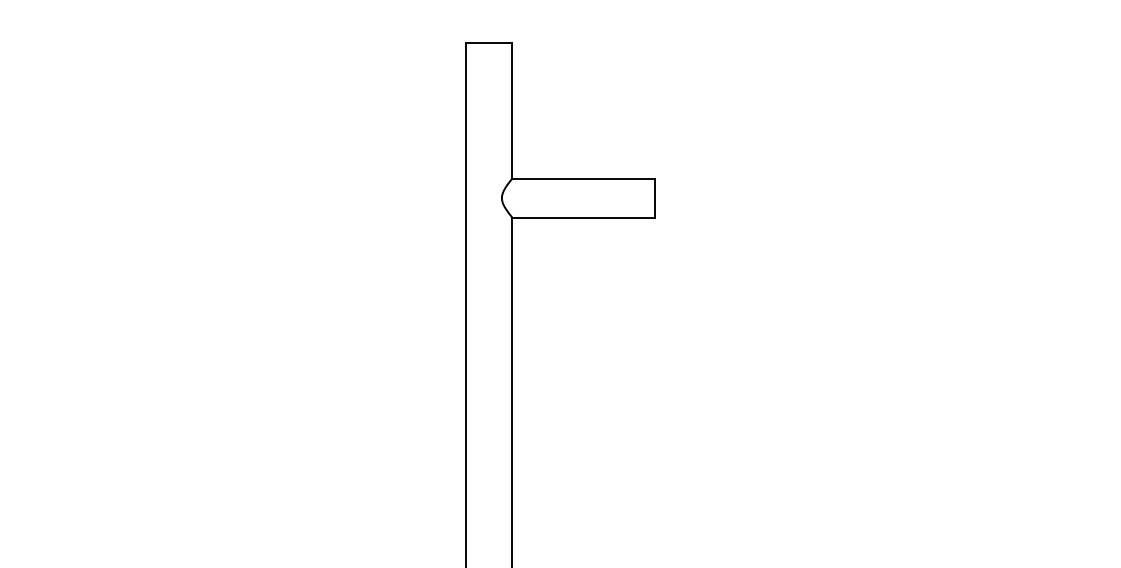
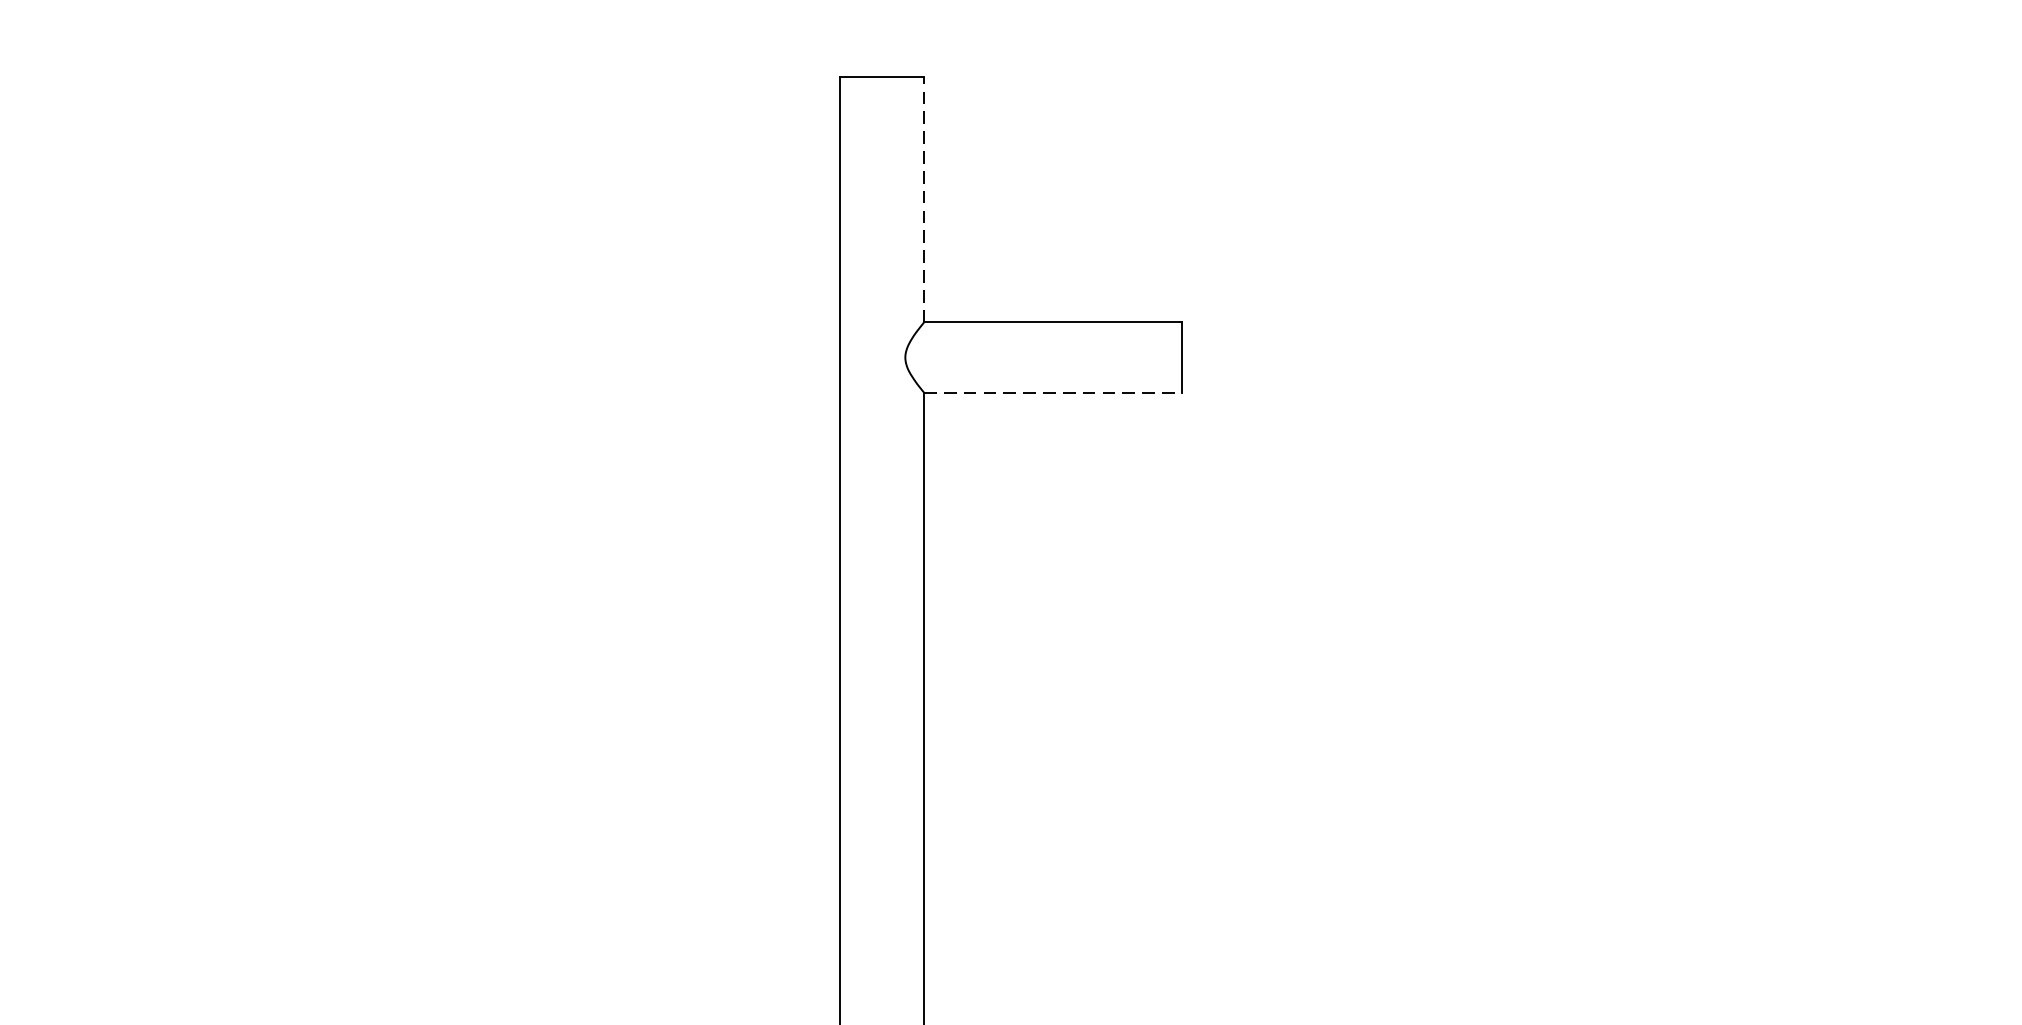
line: (512, 110) -> (924, 199), solid -> dashed
line: (583, 217) -> (1052, 392), solid -> dashed

